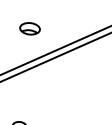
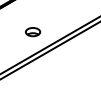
part: (30, 29) -> (33, 32), moved

